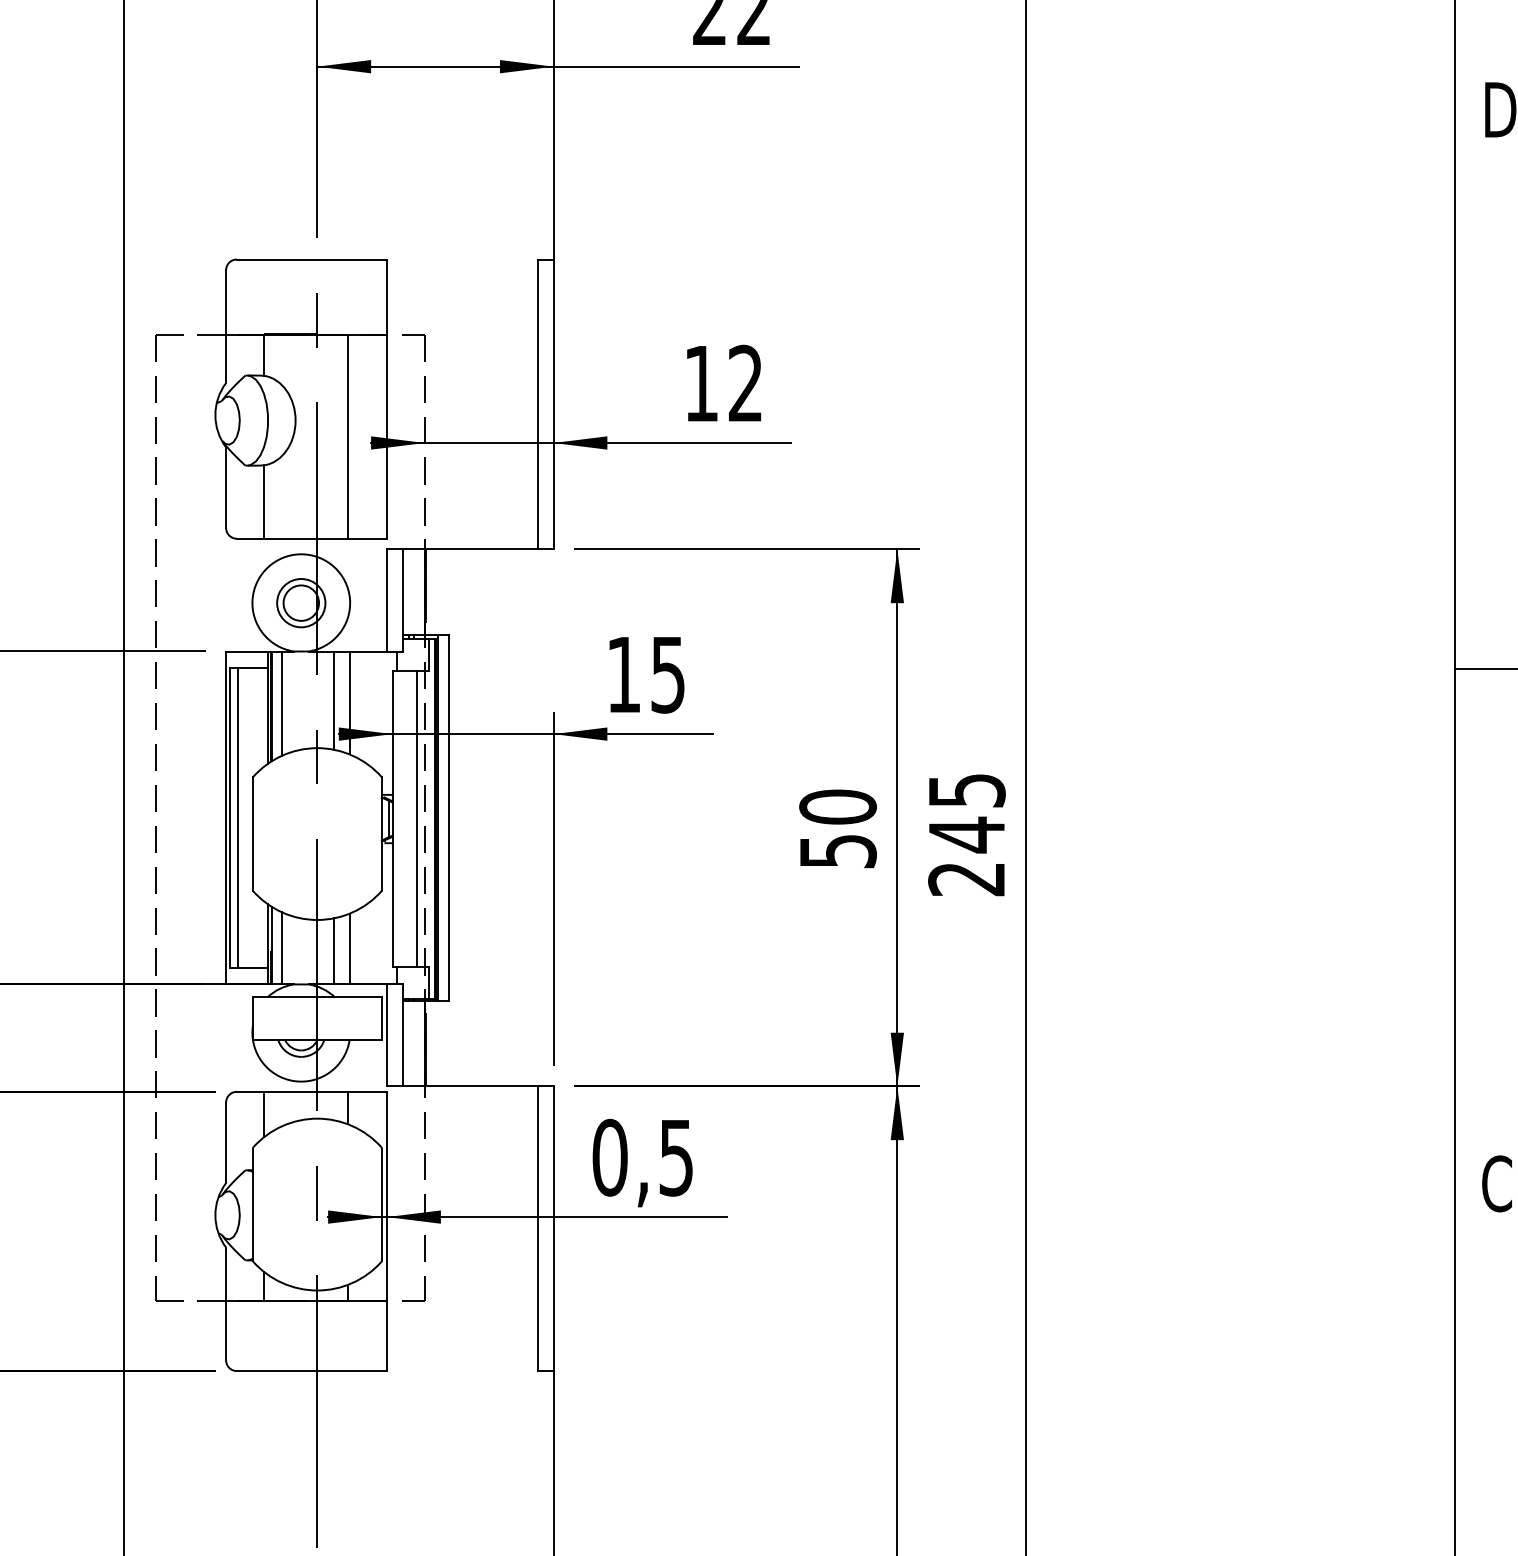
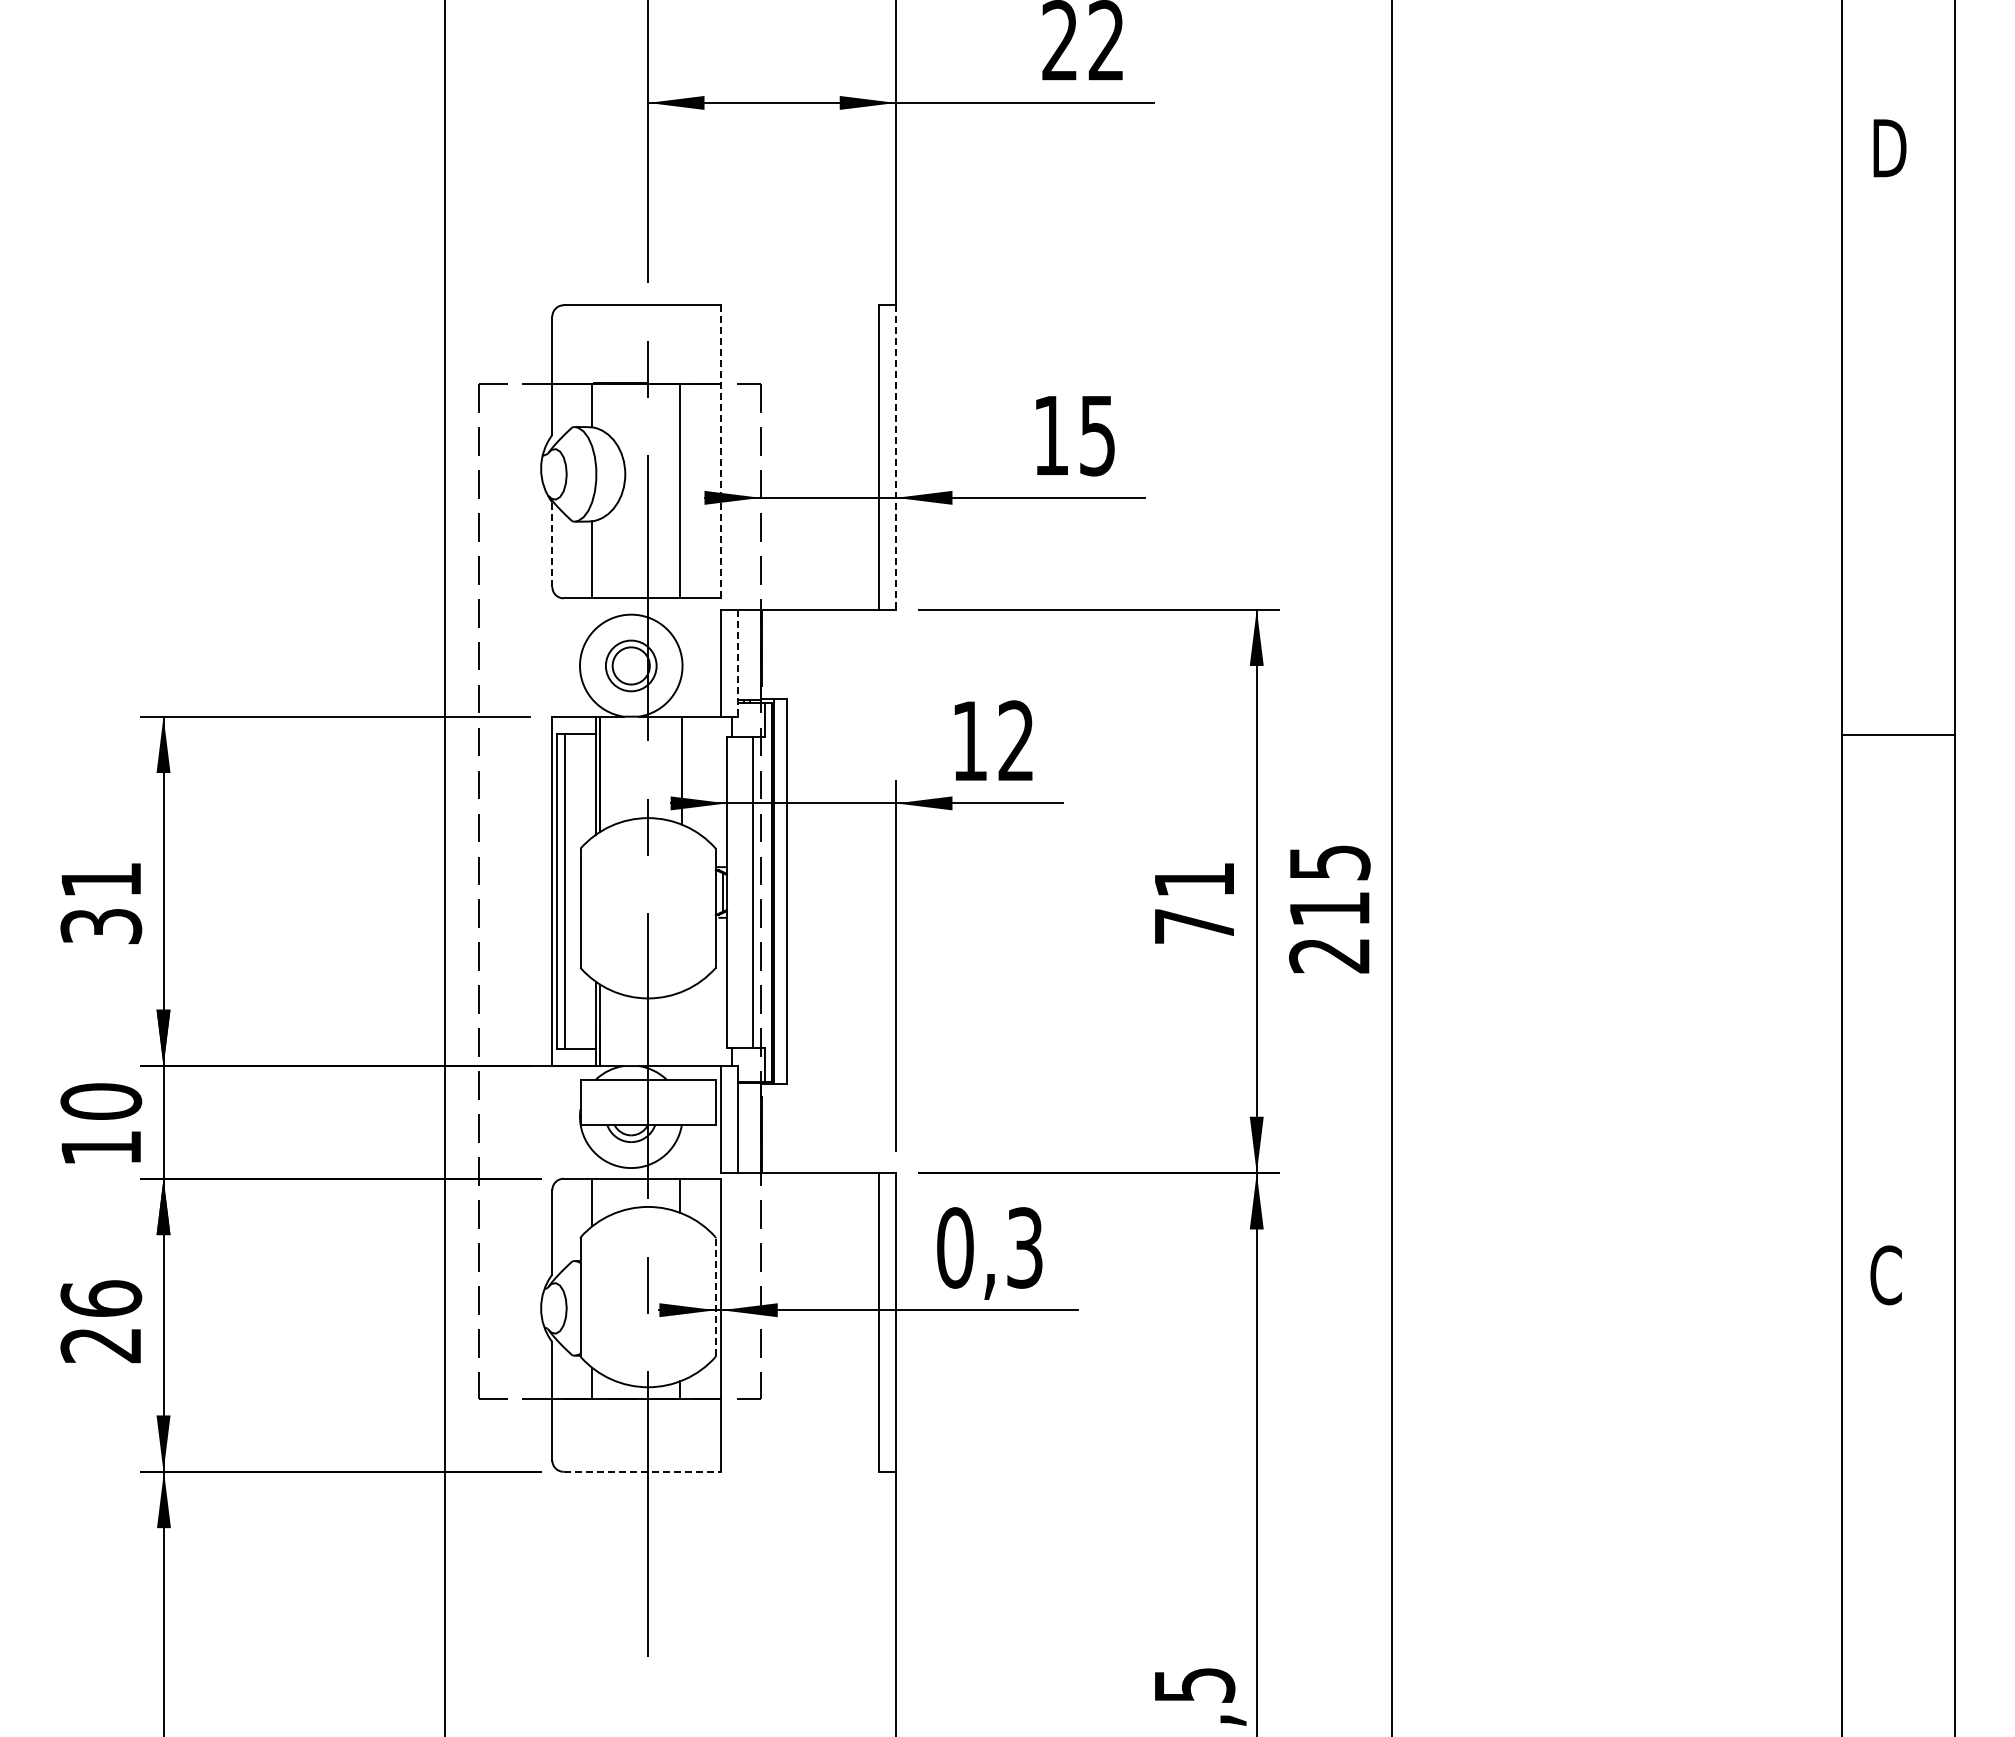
text: (745, 383) -> (1097, 435), 12 -> 15
line: (387, 398) -> (721, 451), solid -> dashed
line: (554, 404) -> (896, 457), solid -> dashed
line: (226, 488) -> (552, 545), solid -> dashed
line: (403, 600) -> (738, 663), solid -> dashed
text: (667, 674) -> (1015, 740), 15 -> 12
line: (333, 699) -> (665, 767), removed
line: (282, 702) -> (611, 770), removed
text: (838, 828) -> (1194, 902), 50 -> 71
text: (966, 835) -> (1329, 909), 245 -> 215
line: (282, 948) -> (611, 1028), removed
line: (350, 948) -> (682, 1028), removed
line: (333, 951) -> (665, 1031), removed
text: (676, 1157) -> (1024, 1247), 0,5 -> 0,3
line: (381, 1204) -> (715, 1297), solid -> dashed
line: (312, 1370) -> (642, 1471), solid -> dashed

